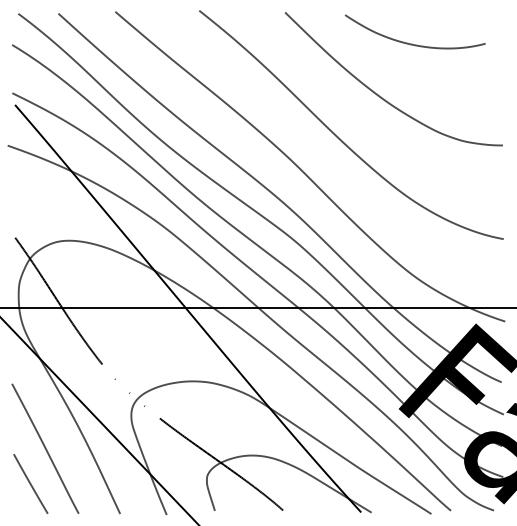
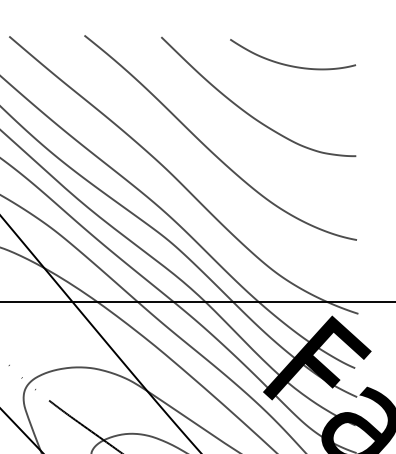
curve: (412, 43) -> (290, 64), moved

